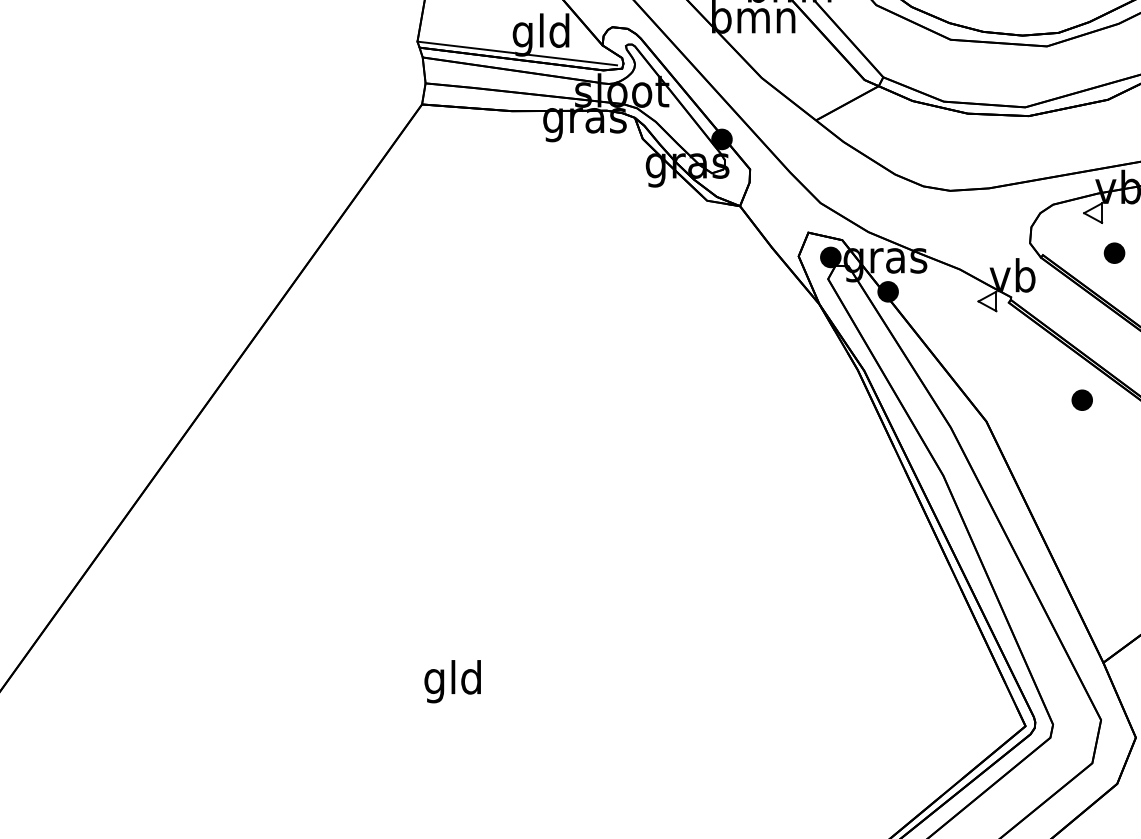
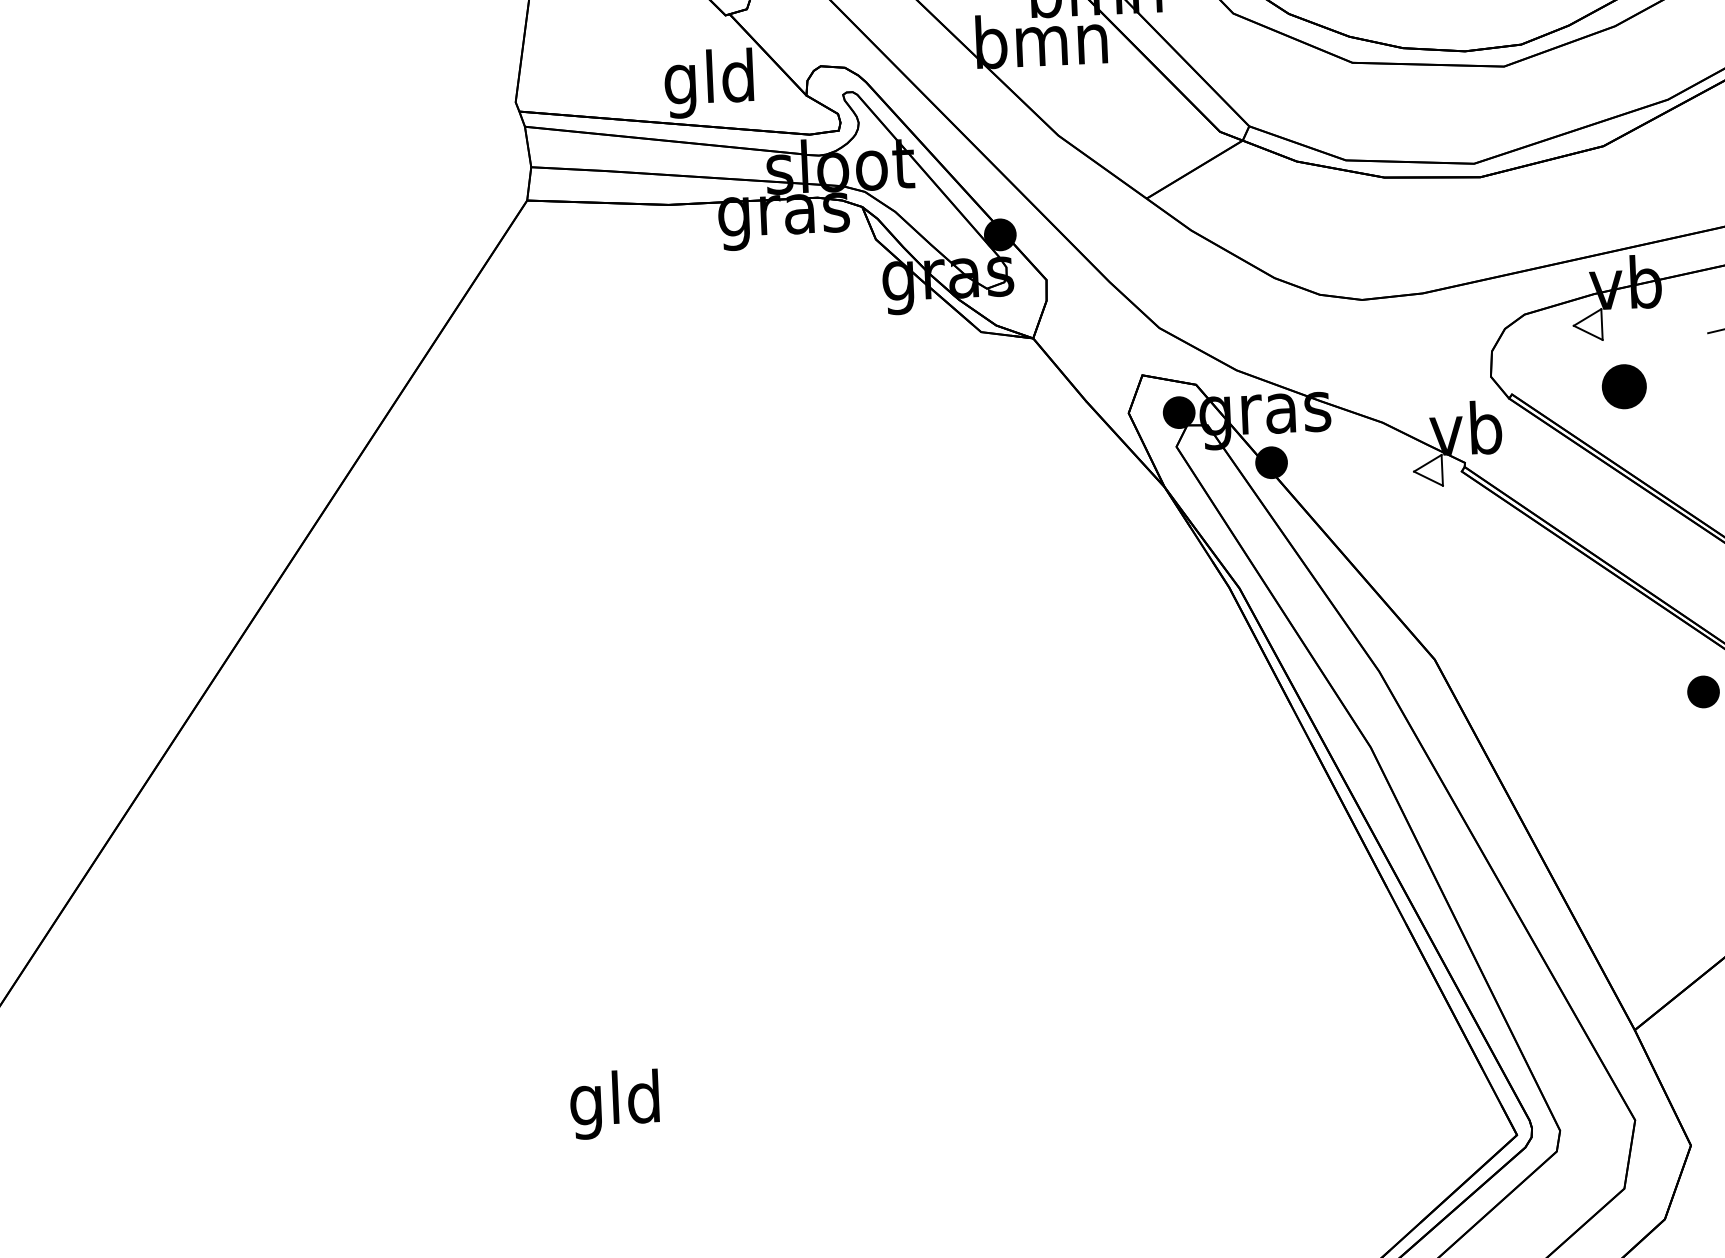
line: (517, 53) -> (673, 114), removed
part: (1114, 252) -> (1624, 385), size x1.4
part: (1081, 399) -> (1582, 618), removed

